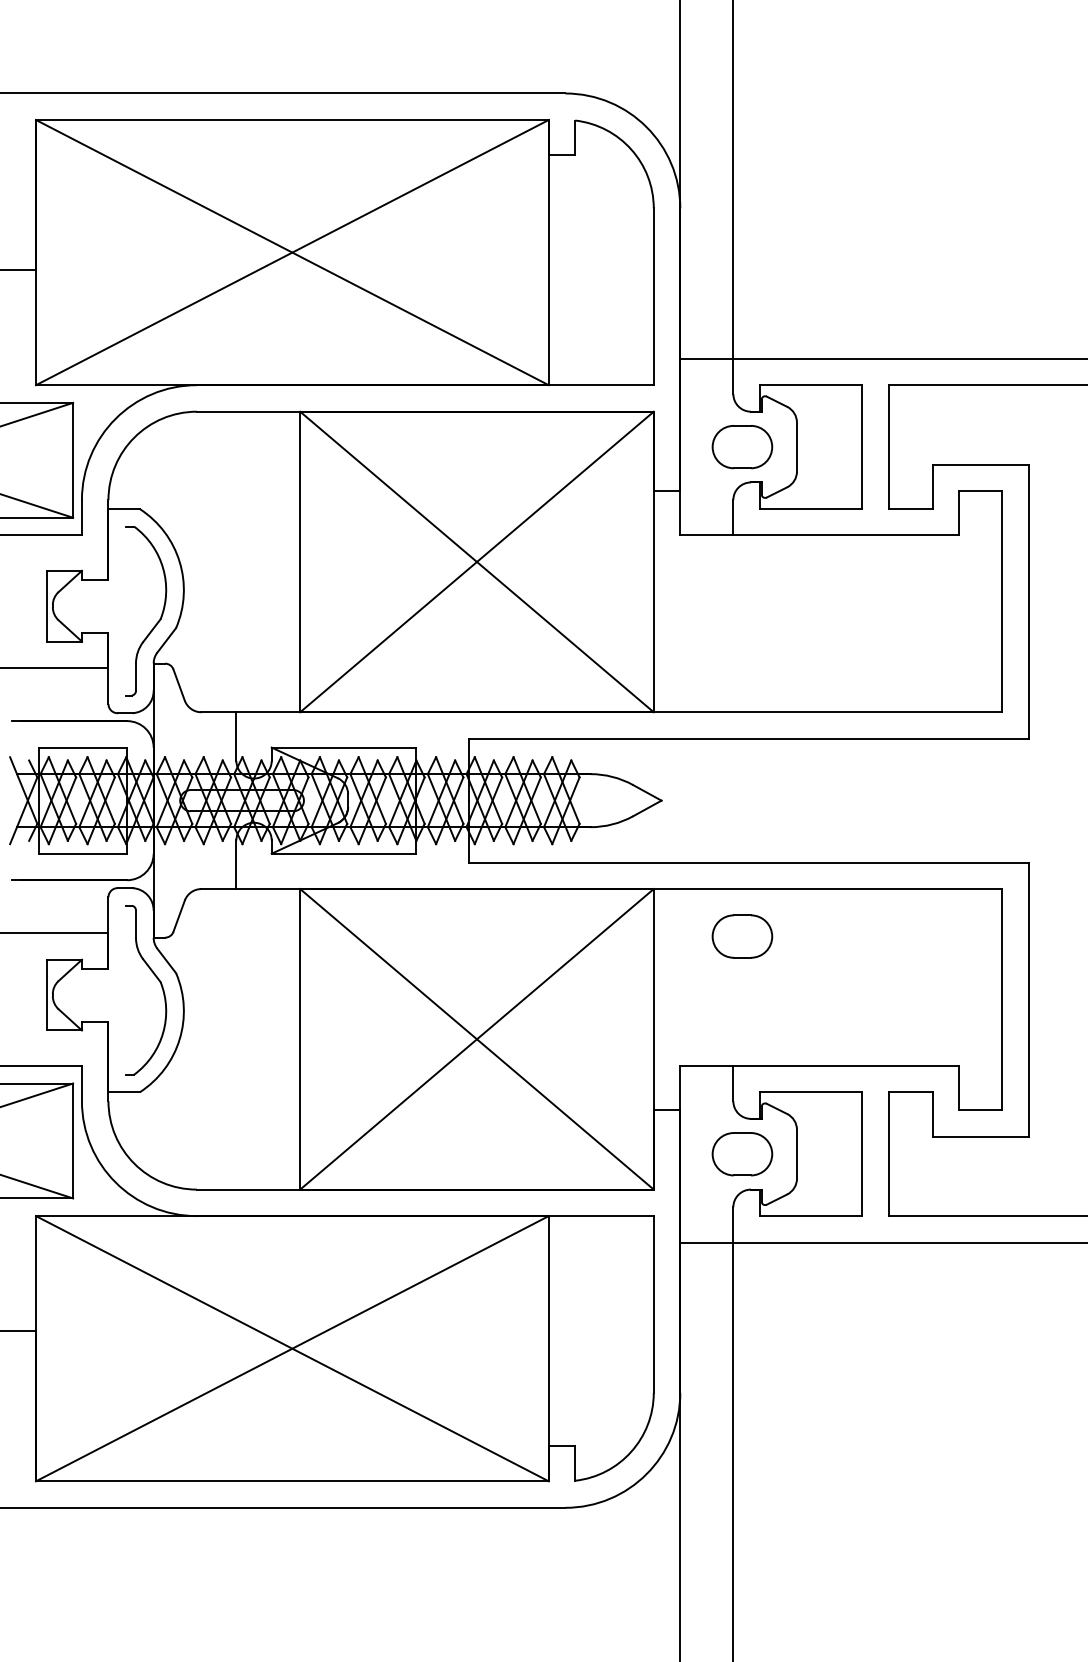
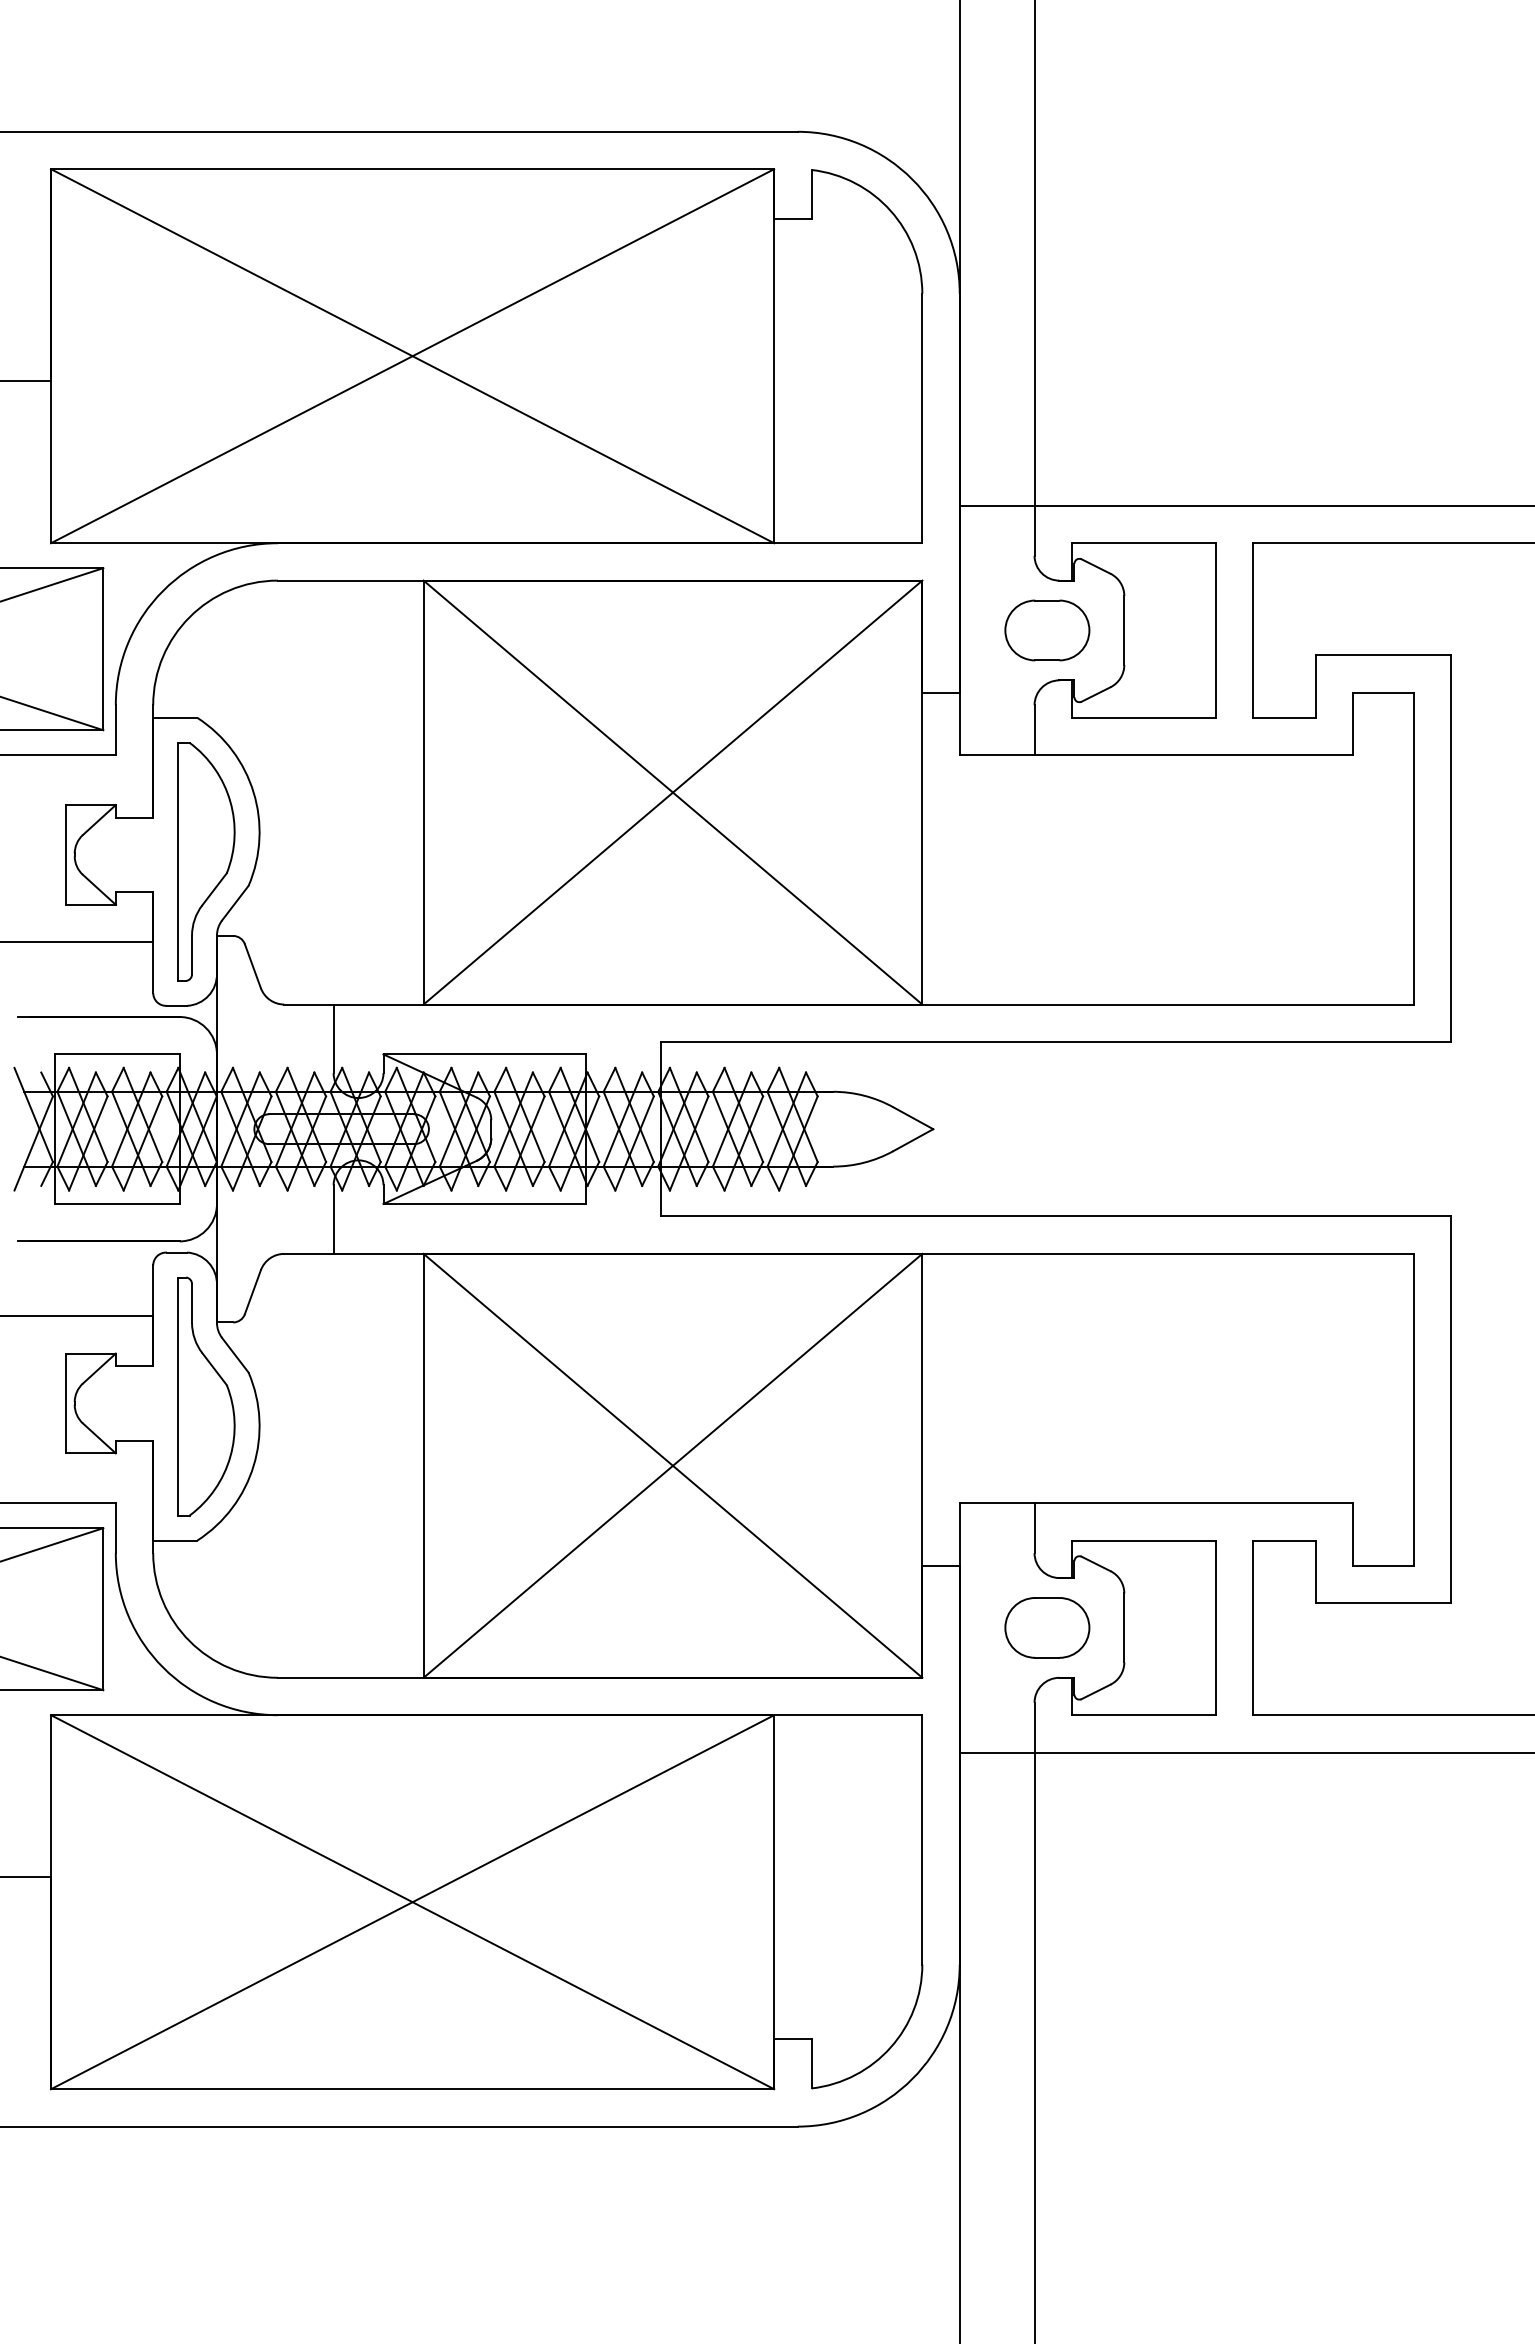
line: (126, 610) -> (178, 861), added
part: (742, 936) -> (1047, 1320), removed
line: (126, 990) -> (178, 1396), added

